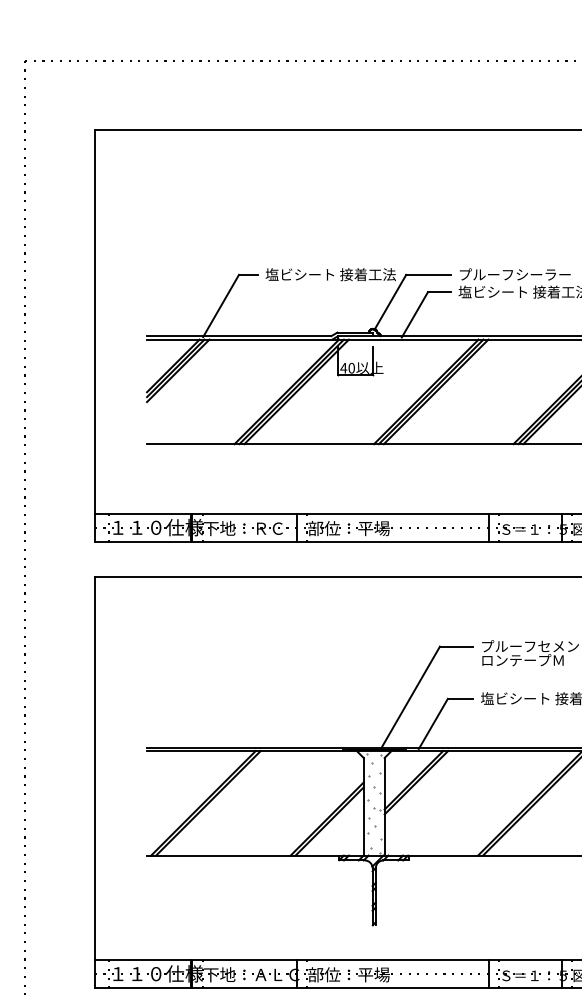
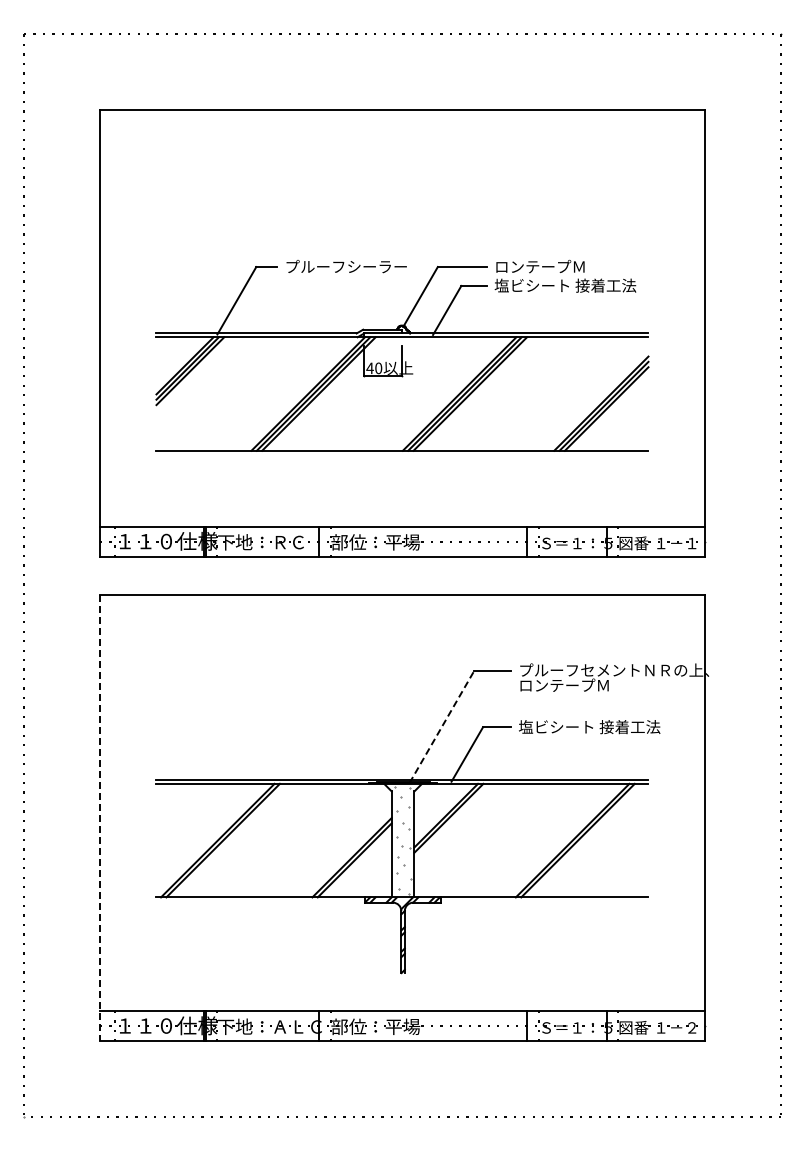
text: (330, 274) -> (355, 266), 塩ビシート 接着工法 -> プルーフシーラー
text: (515, 274) -> (556, 266), プルーフシーラー -> ロンテープＭ
line: (409, 698) -> (441, 726), solid -> dashed
line: (94, 782) -> (99, 818), solid -> dashed

